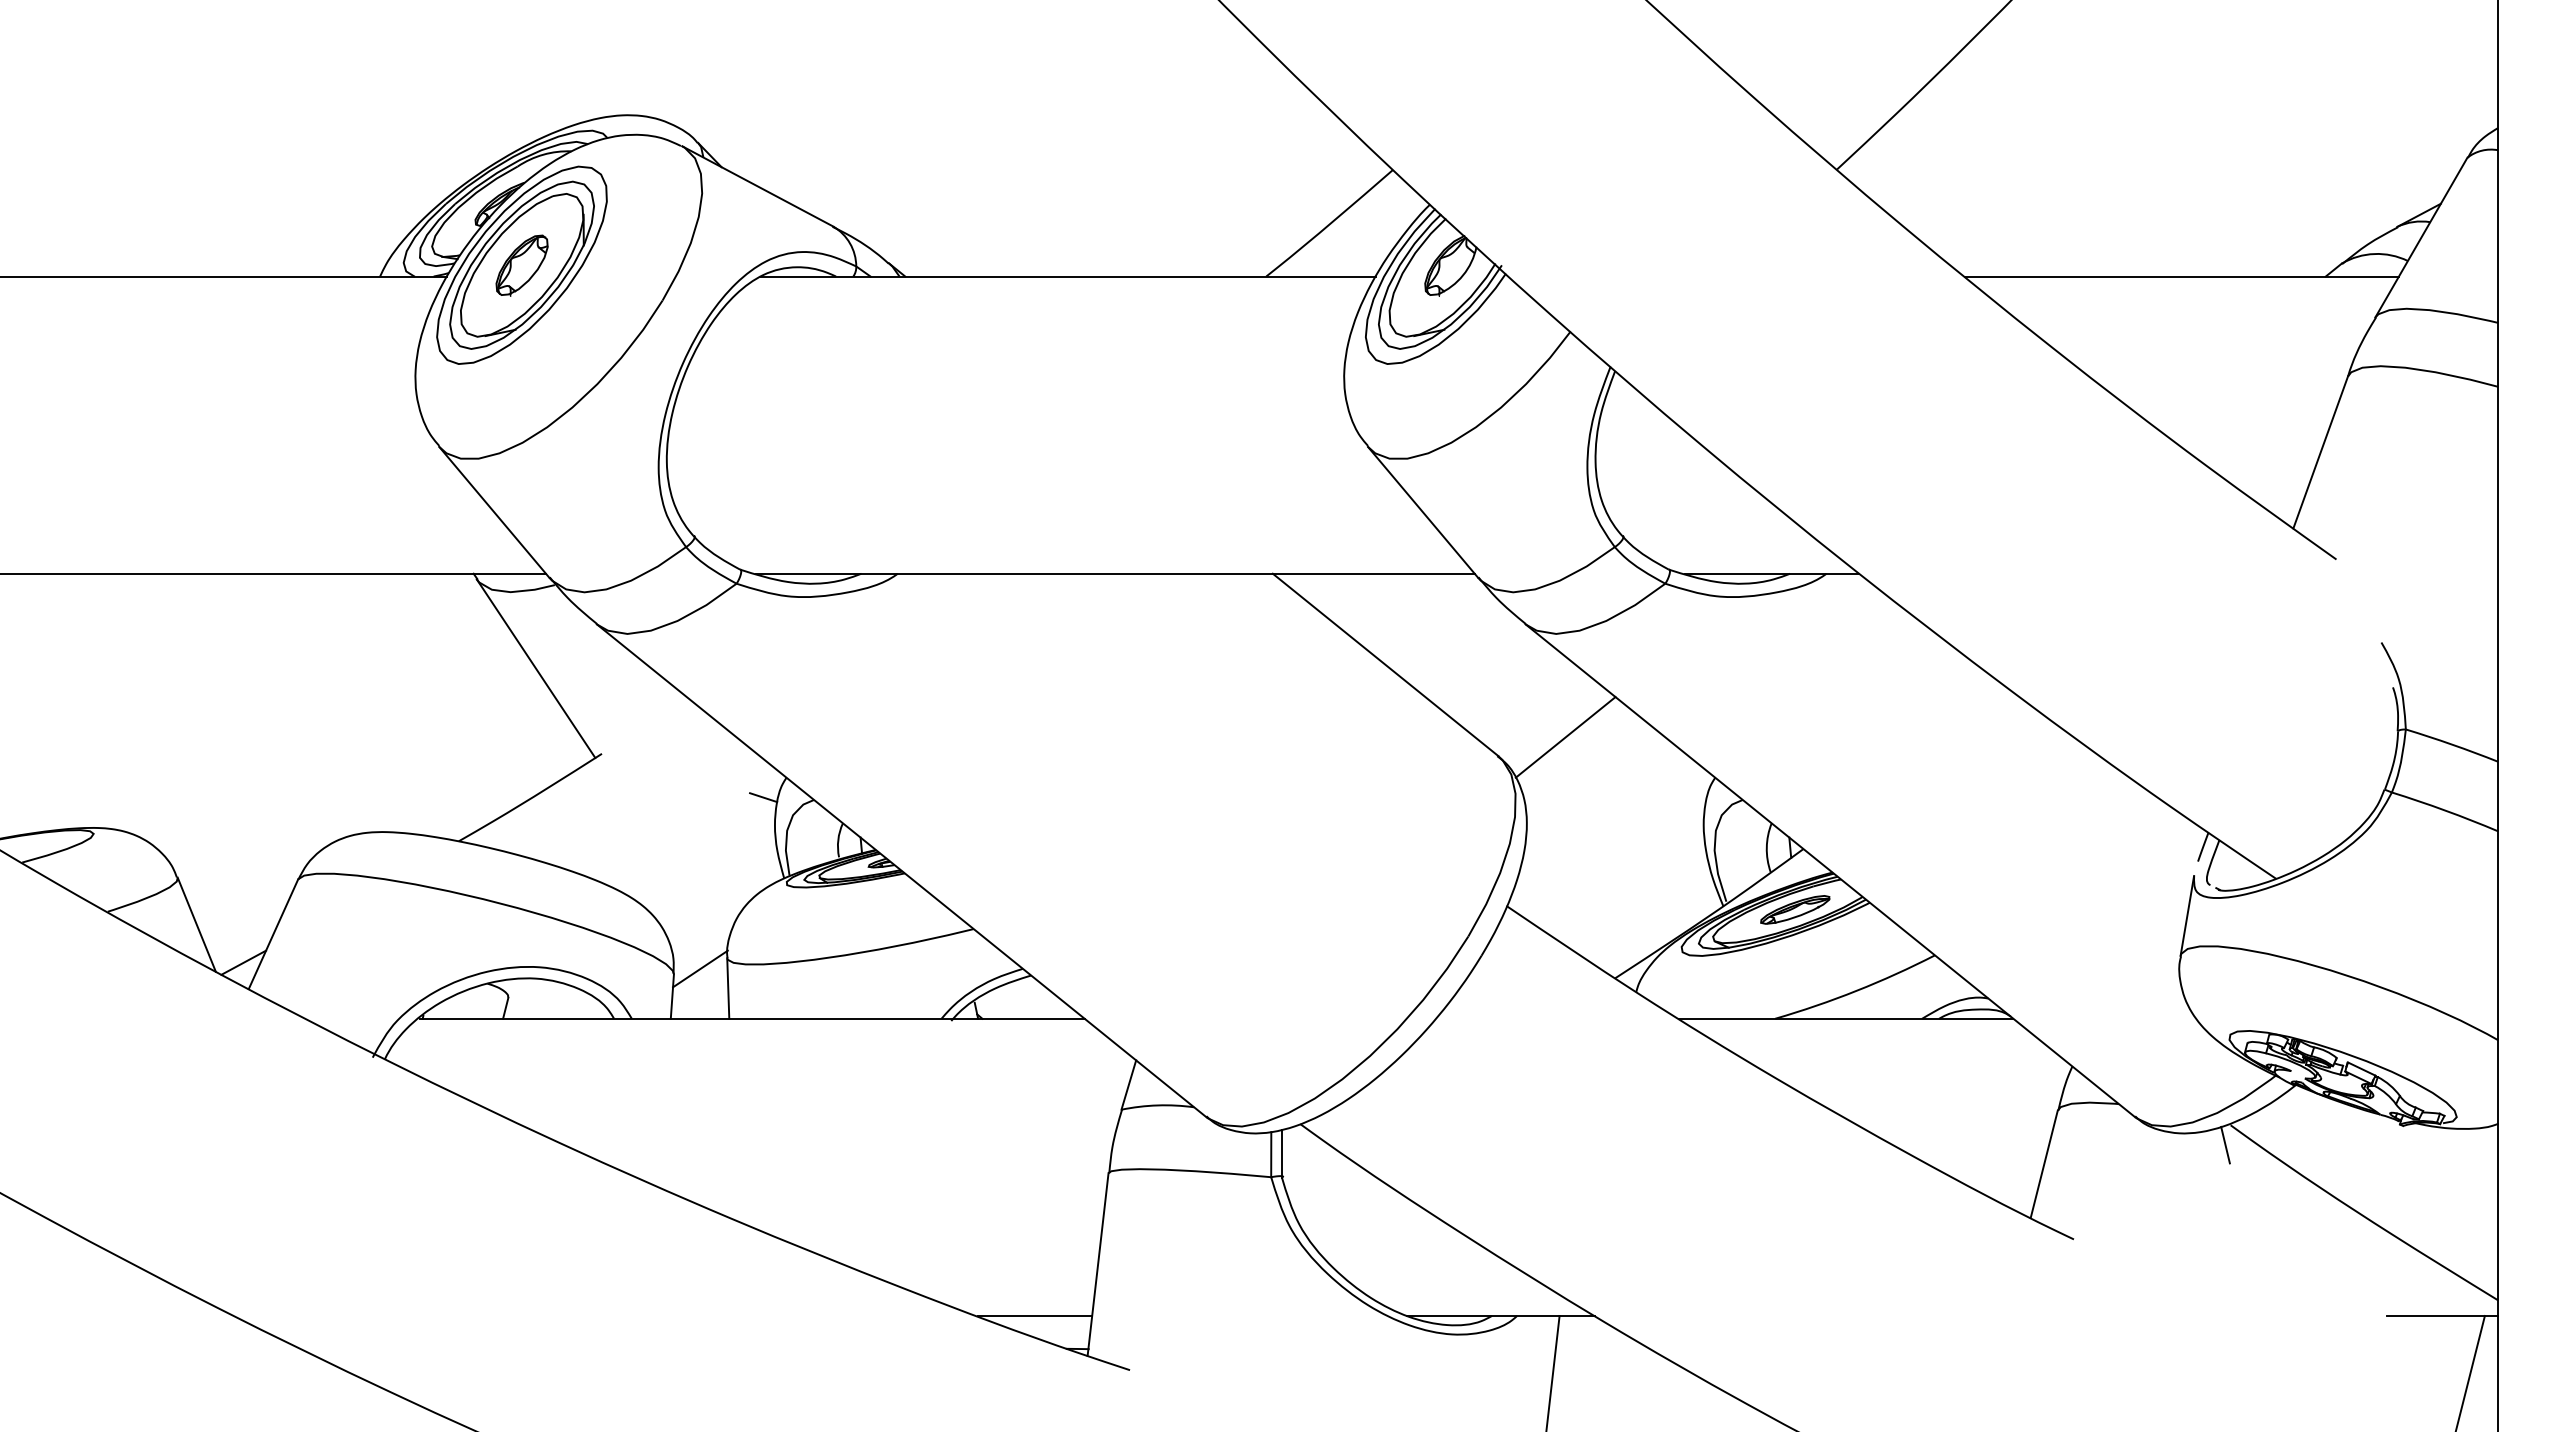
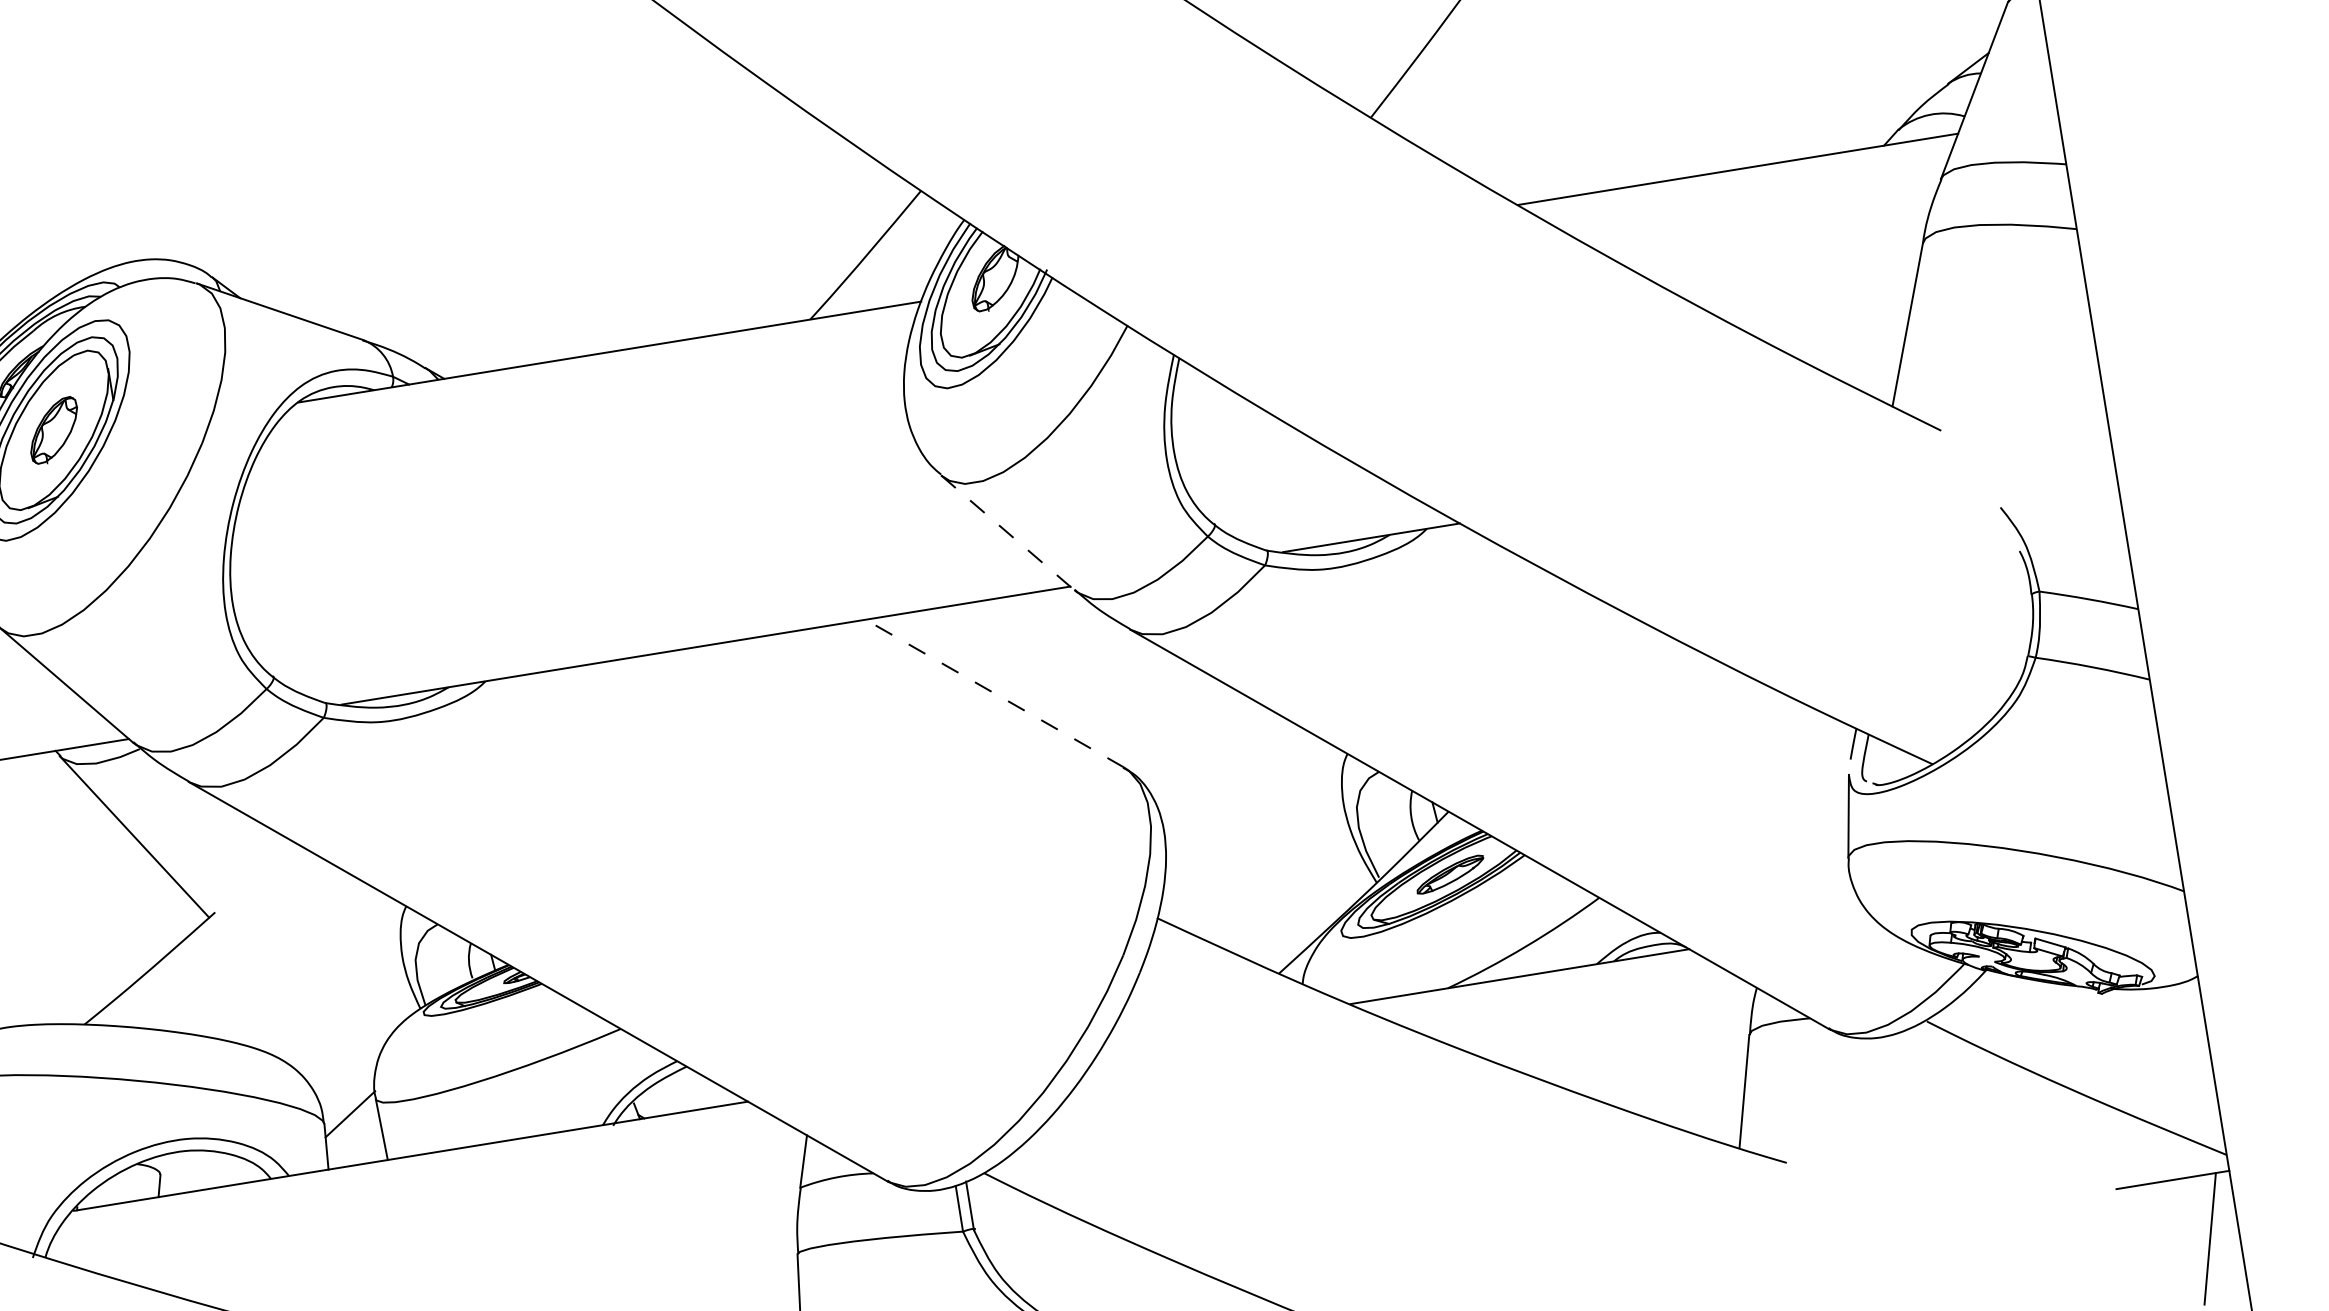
line: (1423, 512) -> (1008, 532), solid -> dashed
line: (1385, 664) -> (994, 693), solid -> dashed
line: (1565, 737) -> (1189, 737), removed
line: (763, 797) -> (386, 930), removed
line: (2225, 1144) -> (1924, 1041), removed

